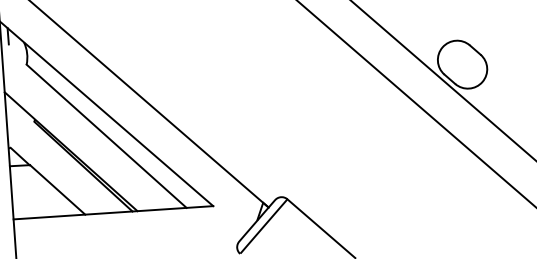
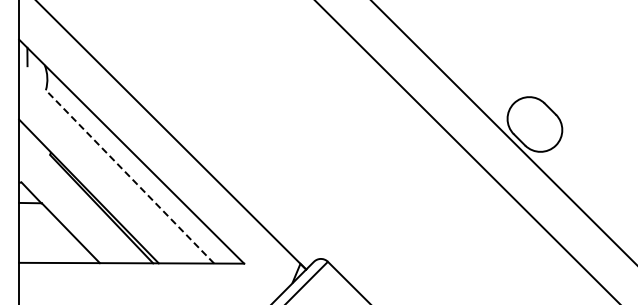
line: (107, 135) -> (130, 176), solid -> dashed

